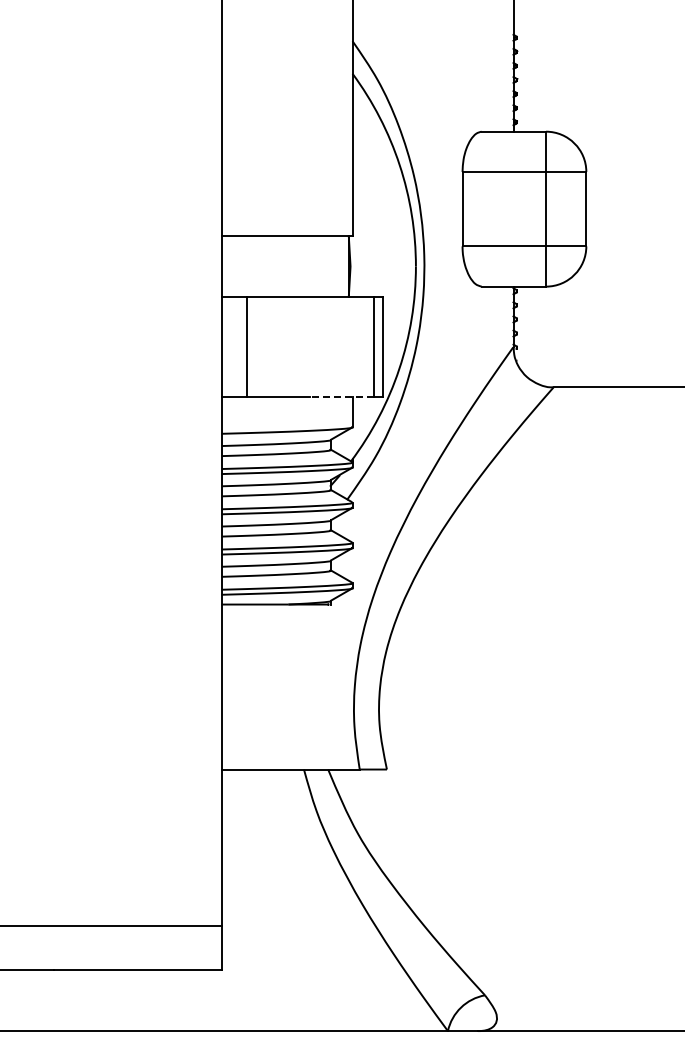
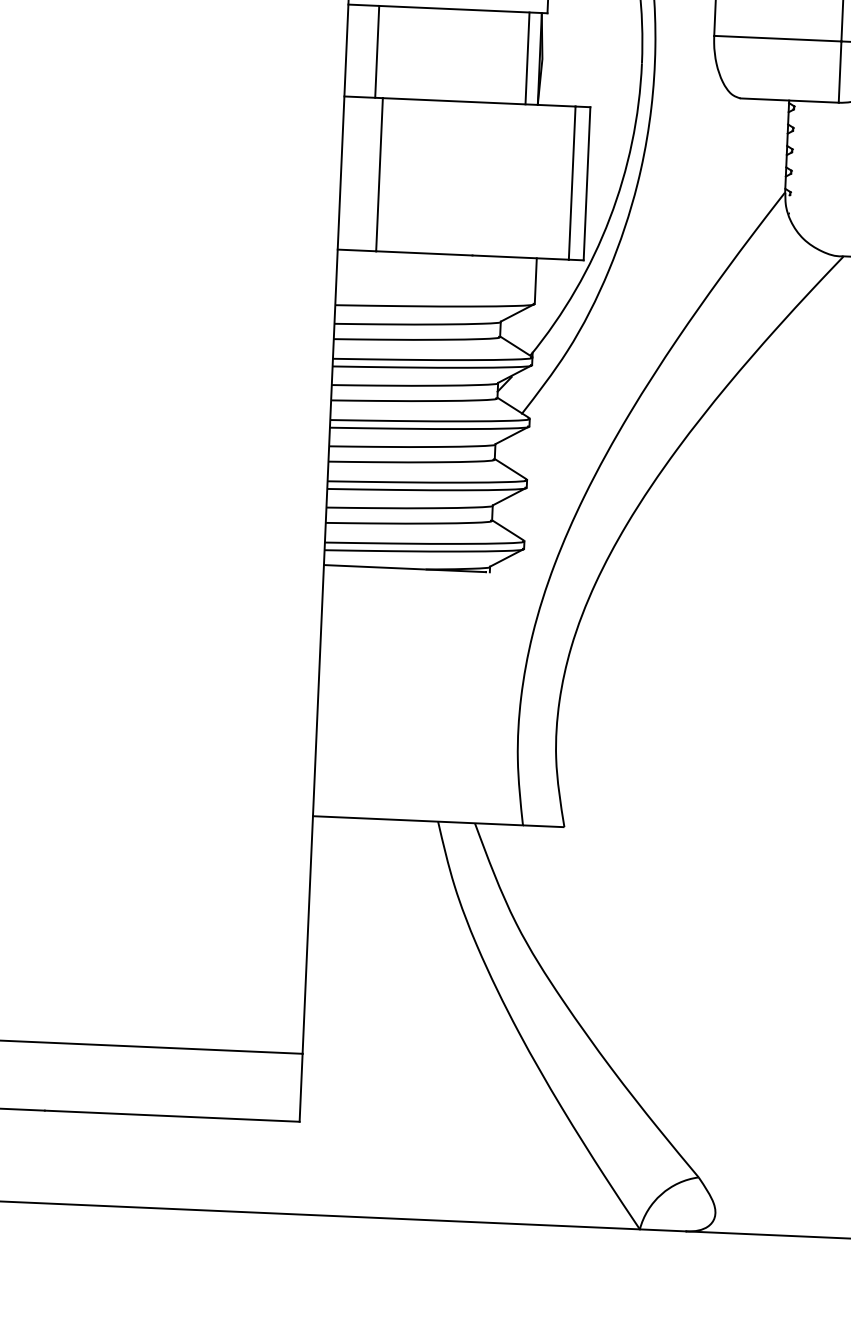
line: (242, 266) -> (377, 51), added
line: (340, 266) -> (527, 58), added
line: (341, 397) -> (519, 257), dashed -> solid

